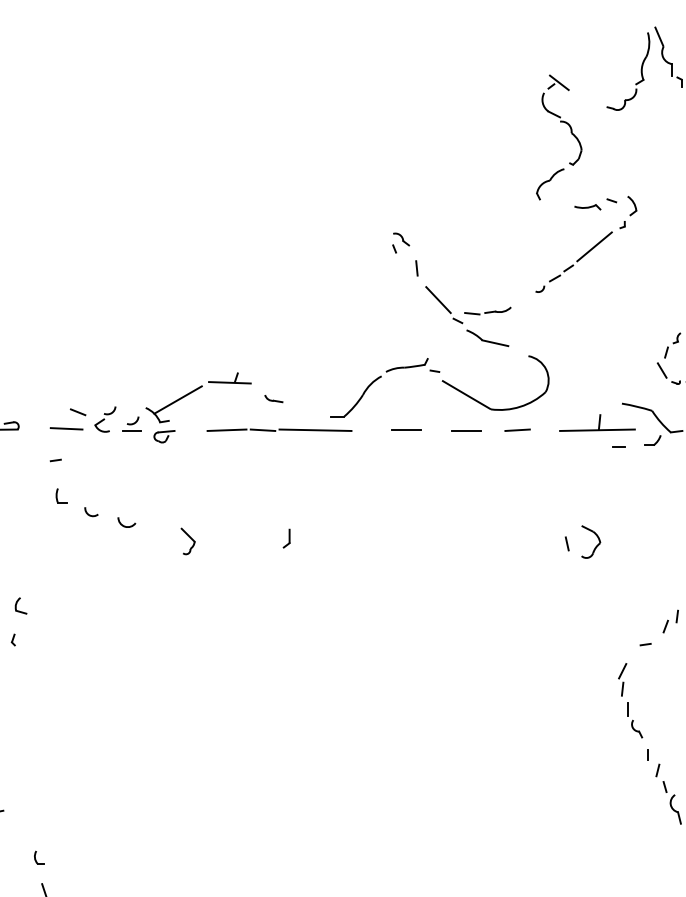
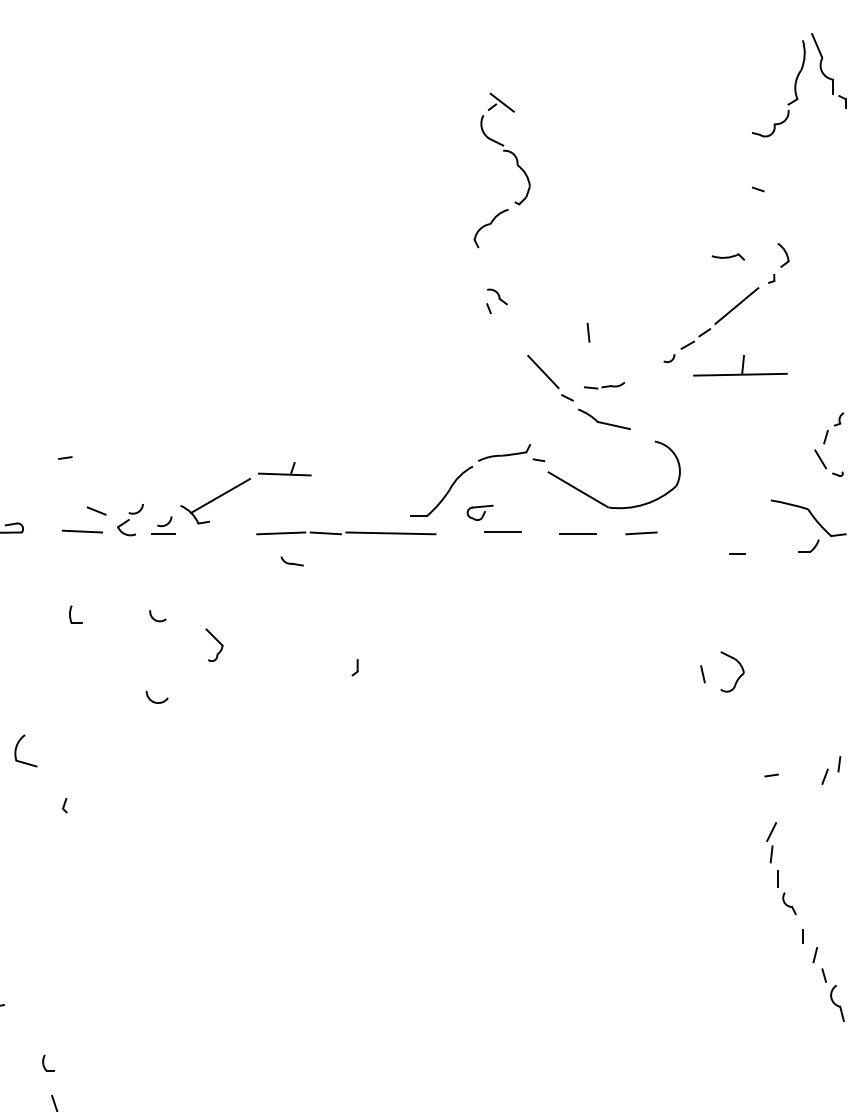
part: (570, 132) -> (516, 164), moved
line: (611, 200) -> (757, 189), moved
line: (416, 268) -> (587, 332), moved
part: (487, 310) -> (604, 384), size x0.7
part: (273, 399) -> (291, 562), moved
part: (597, 422) -> (740, 365), moved
part: (164, 436) -> (480, 512), moved
line: (618, 446) -> (736, 553), moved
line: (55, 460) -> (64, 458), moved
arc: (90, 514) -> (156, 619), moved
arc: (125, 525) -> (155, 701), moved
part: (286, 538) -> (354, 667), size x0.7
part: (187, 541) -> (213, 645), moved
part: (20, 605) -> (25, 750), size x1.6
part: (12, 639) -> (63, 805), moved
line: (645, 644) -> (771, 775), moved

